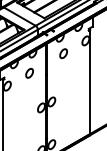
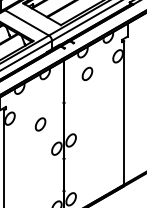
part: (29, 73) -> (40, 124), moved

